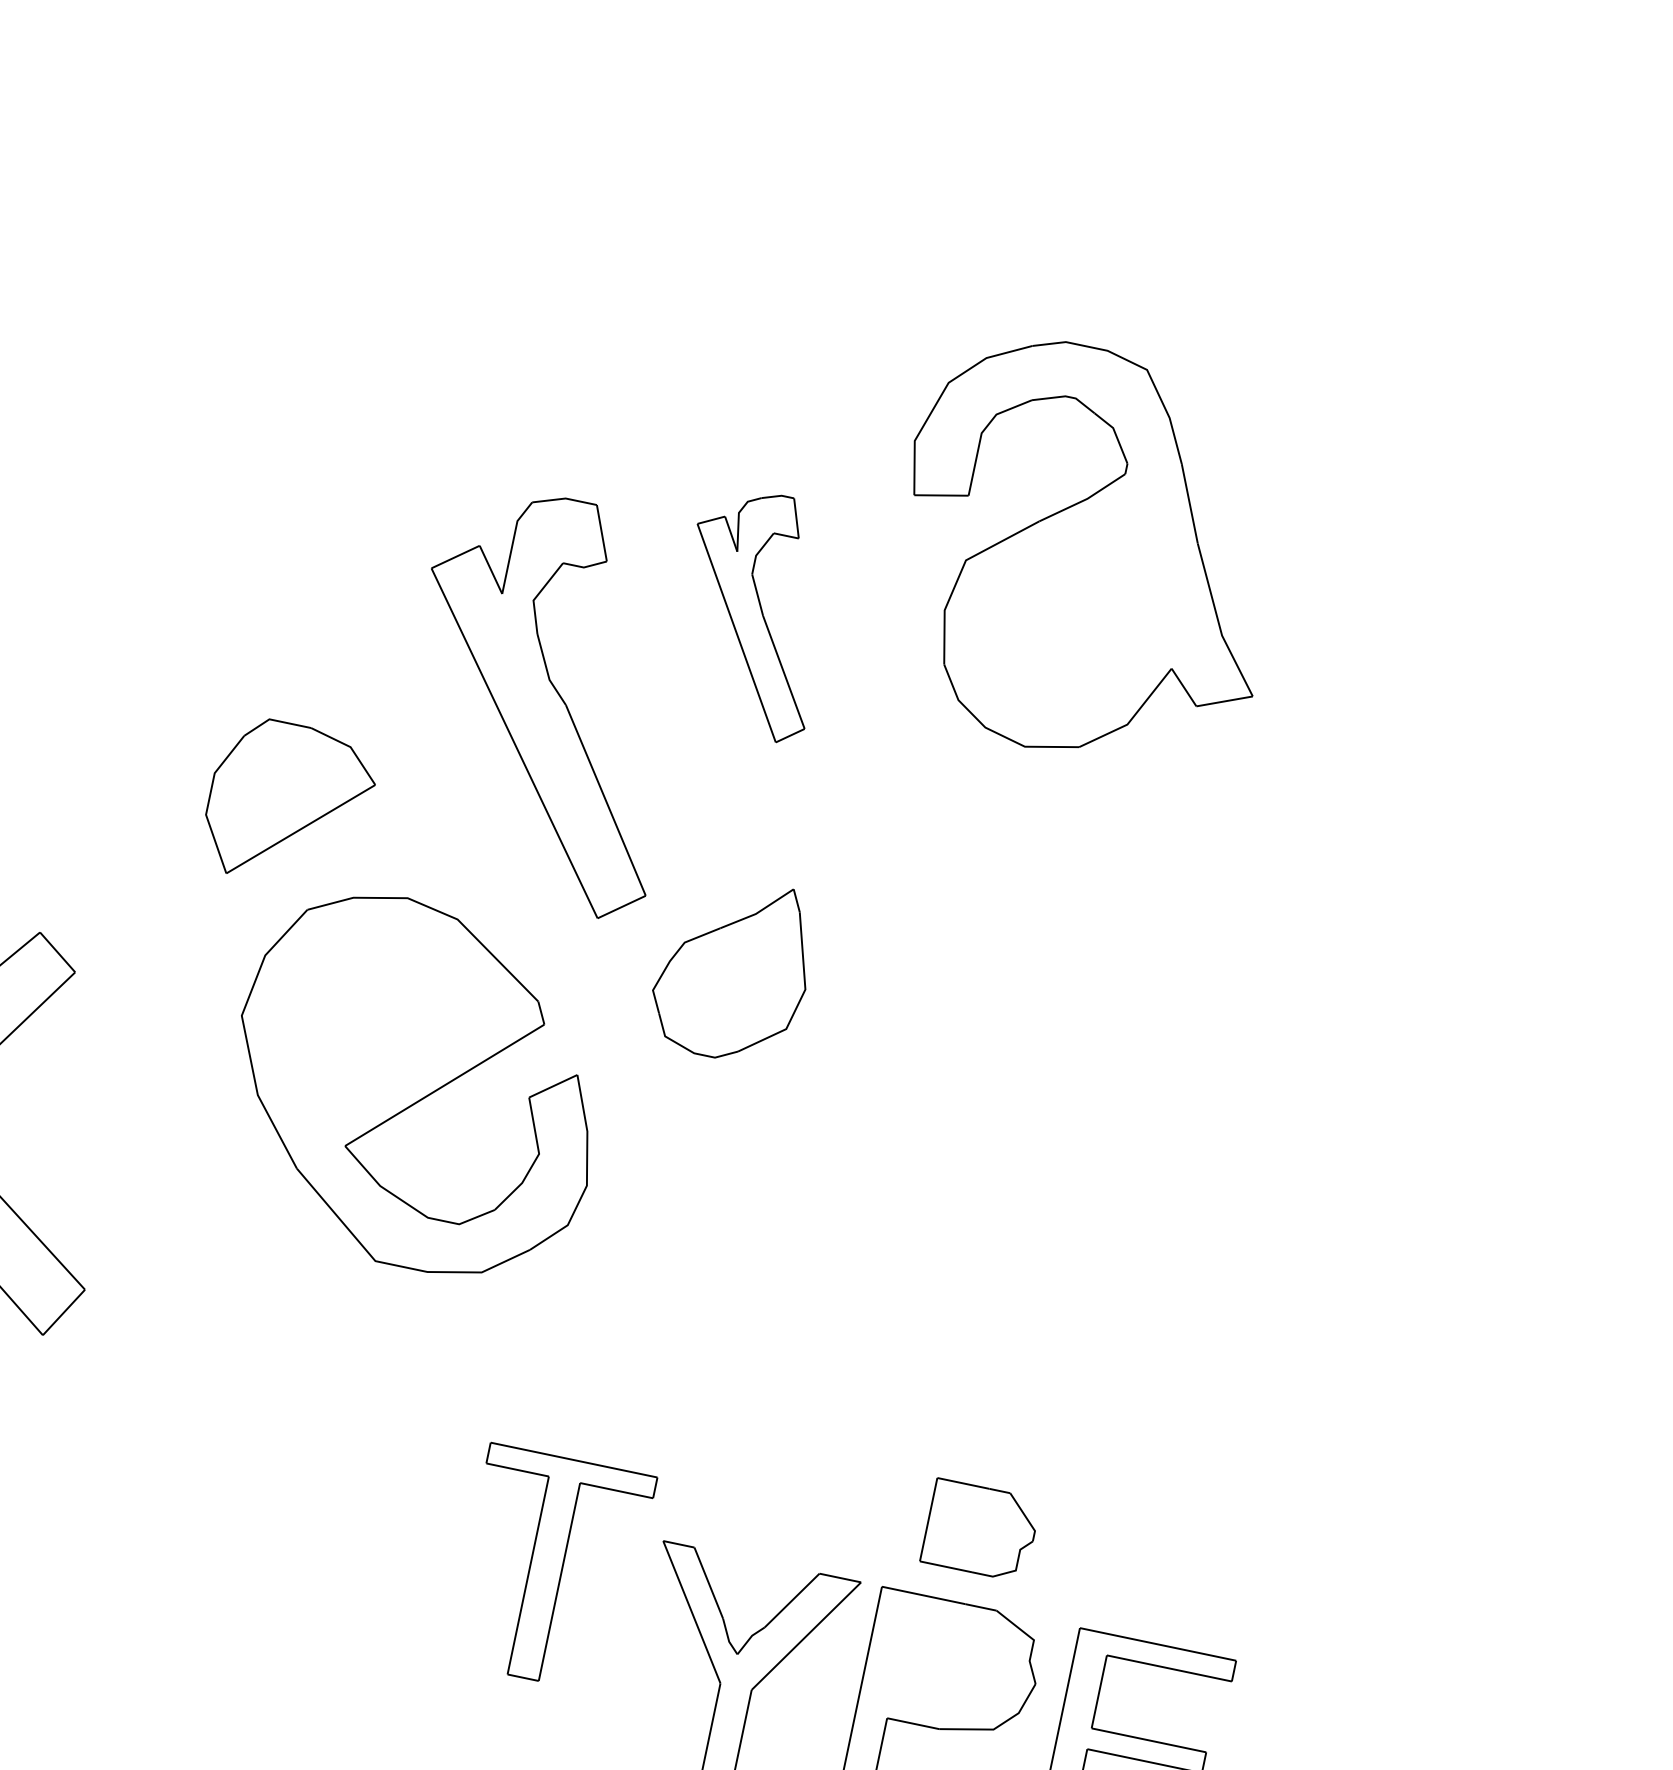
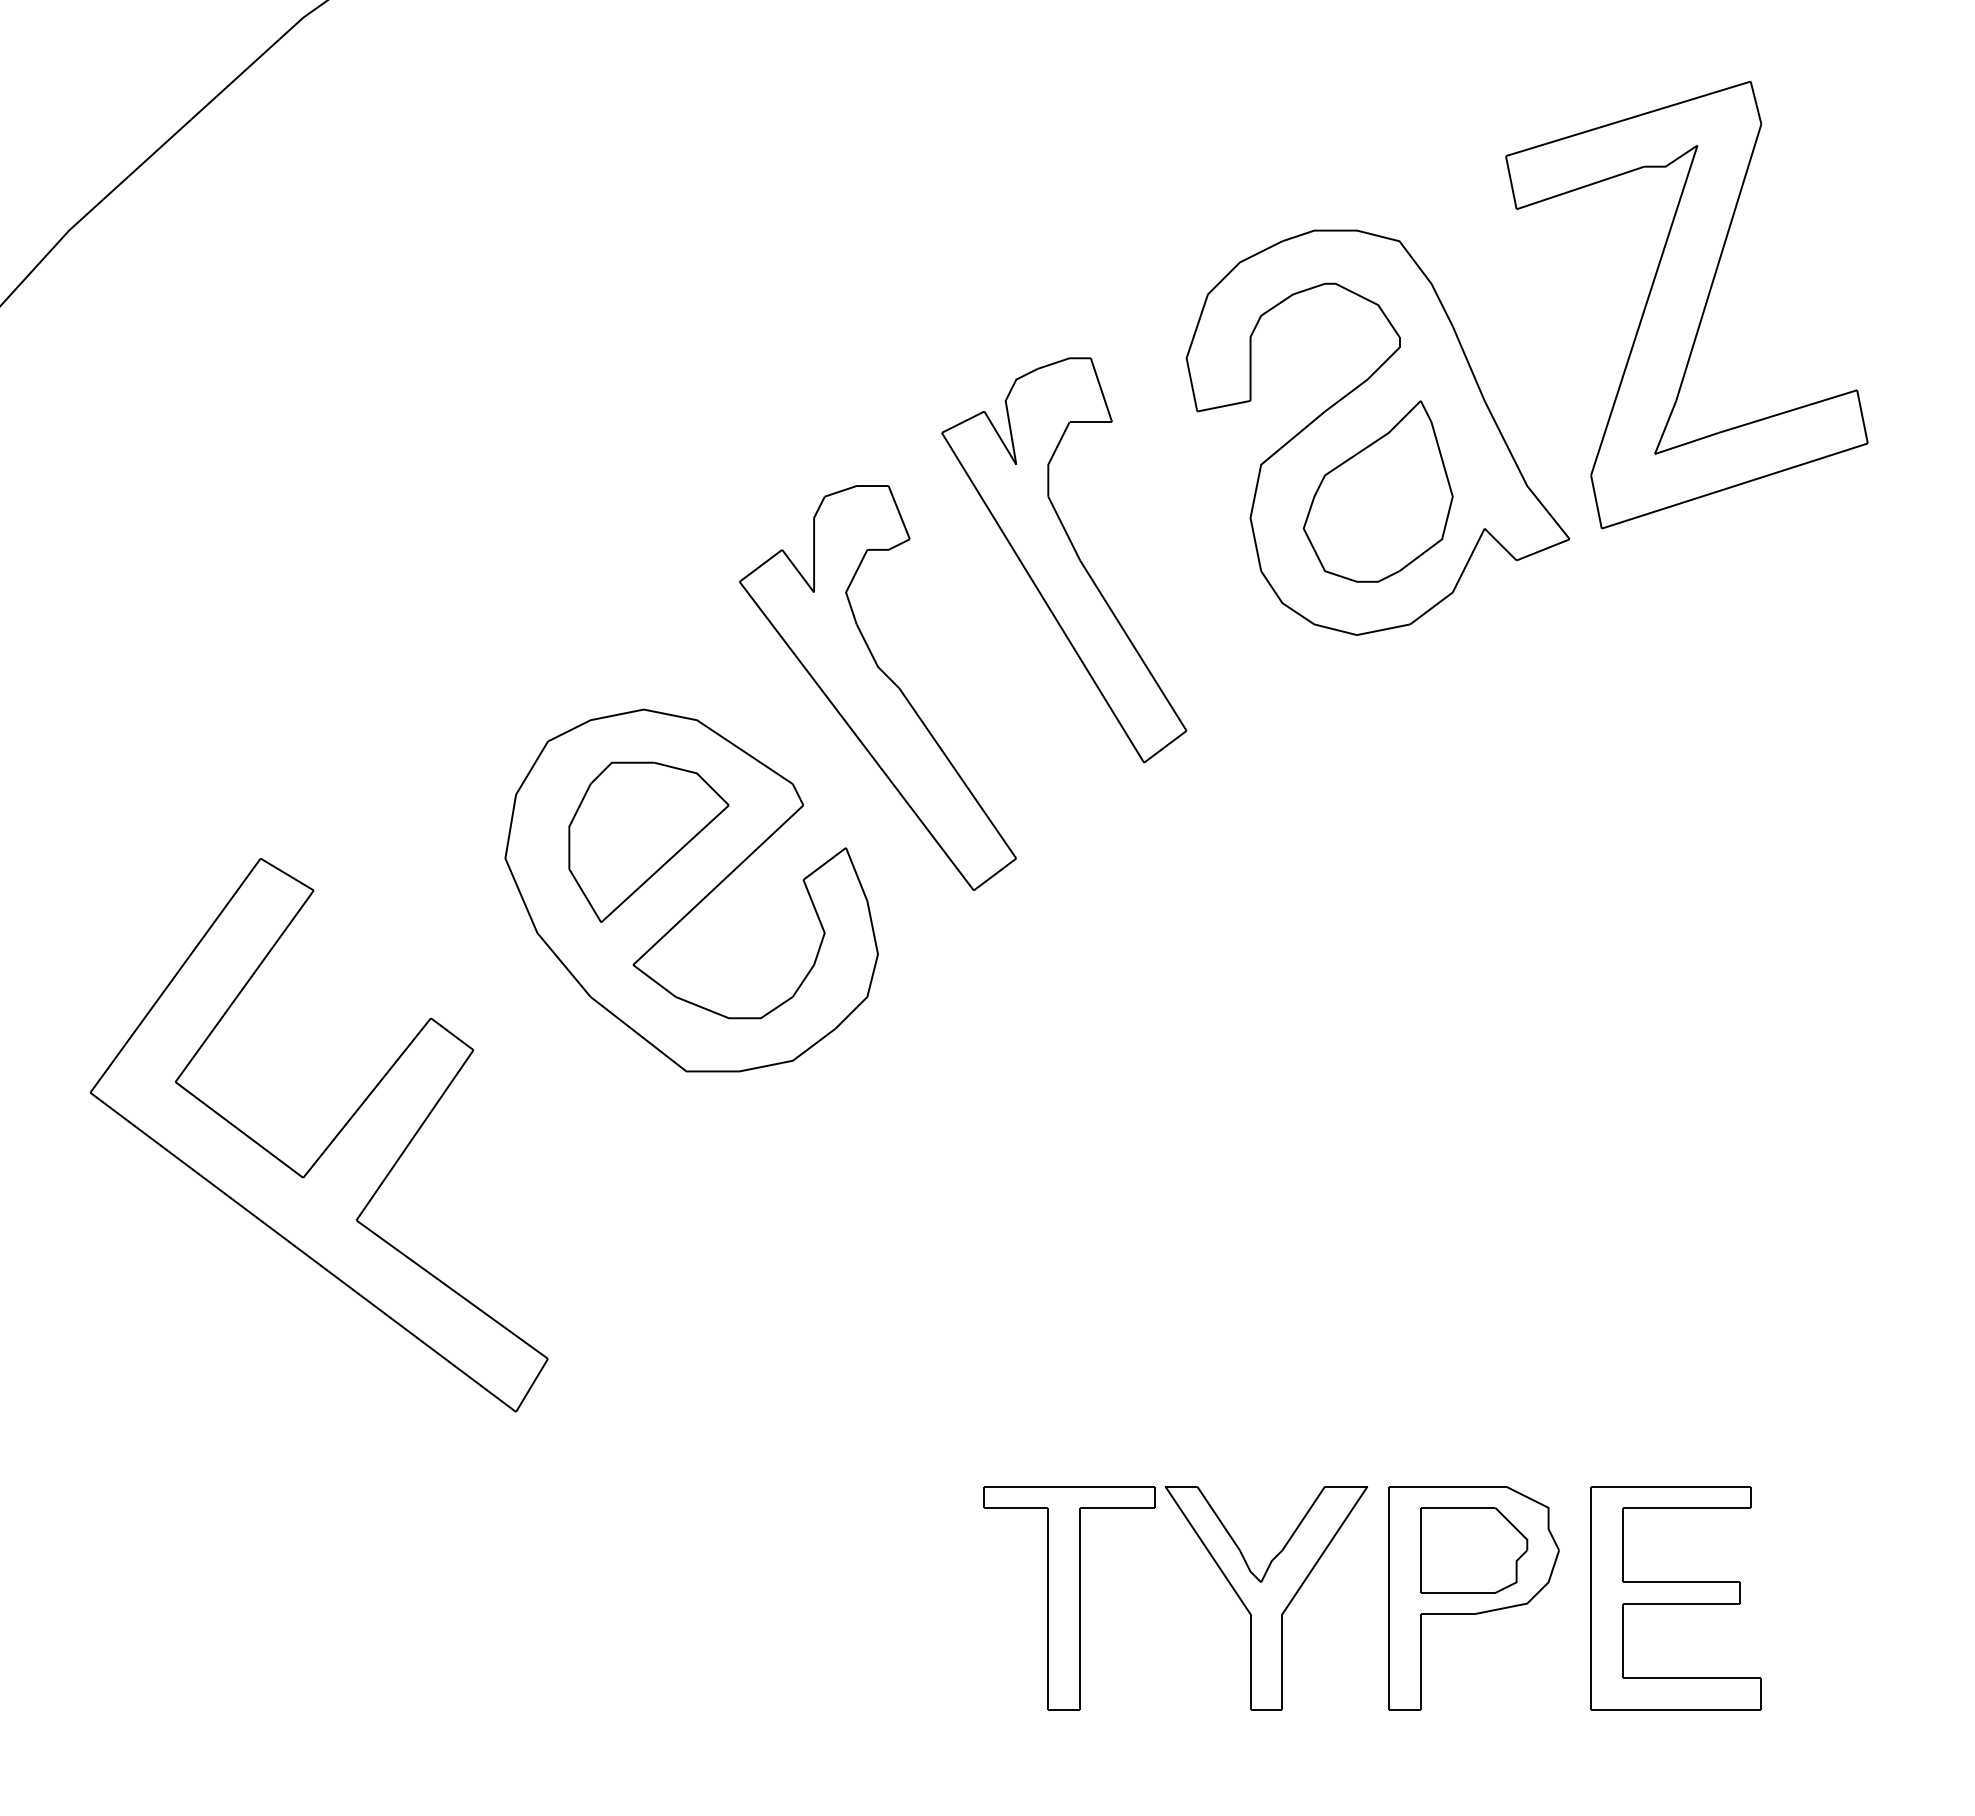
part: (1415, 490) -> (1686, 304), added
part: (753, 613) -> (1064, 560), size x1.67
part: (732, 969) -> (1377, 491), moved
part: (417, 1085) -> (691, 890), moved
part: (981, 1530) -> (1474, 1550), moved
part: (551, 1569) -> (1069, 1598), moved

